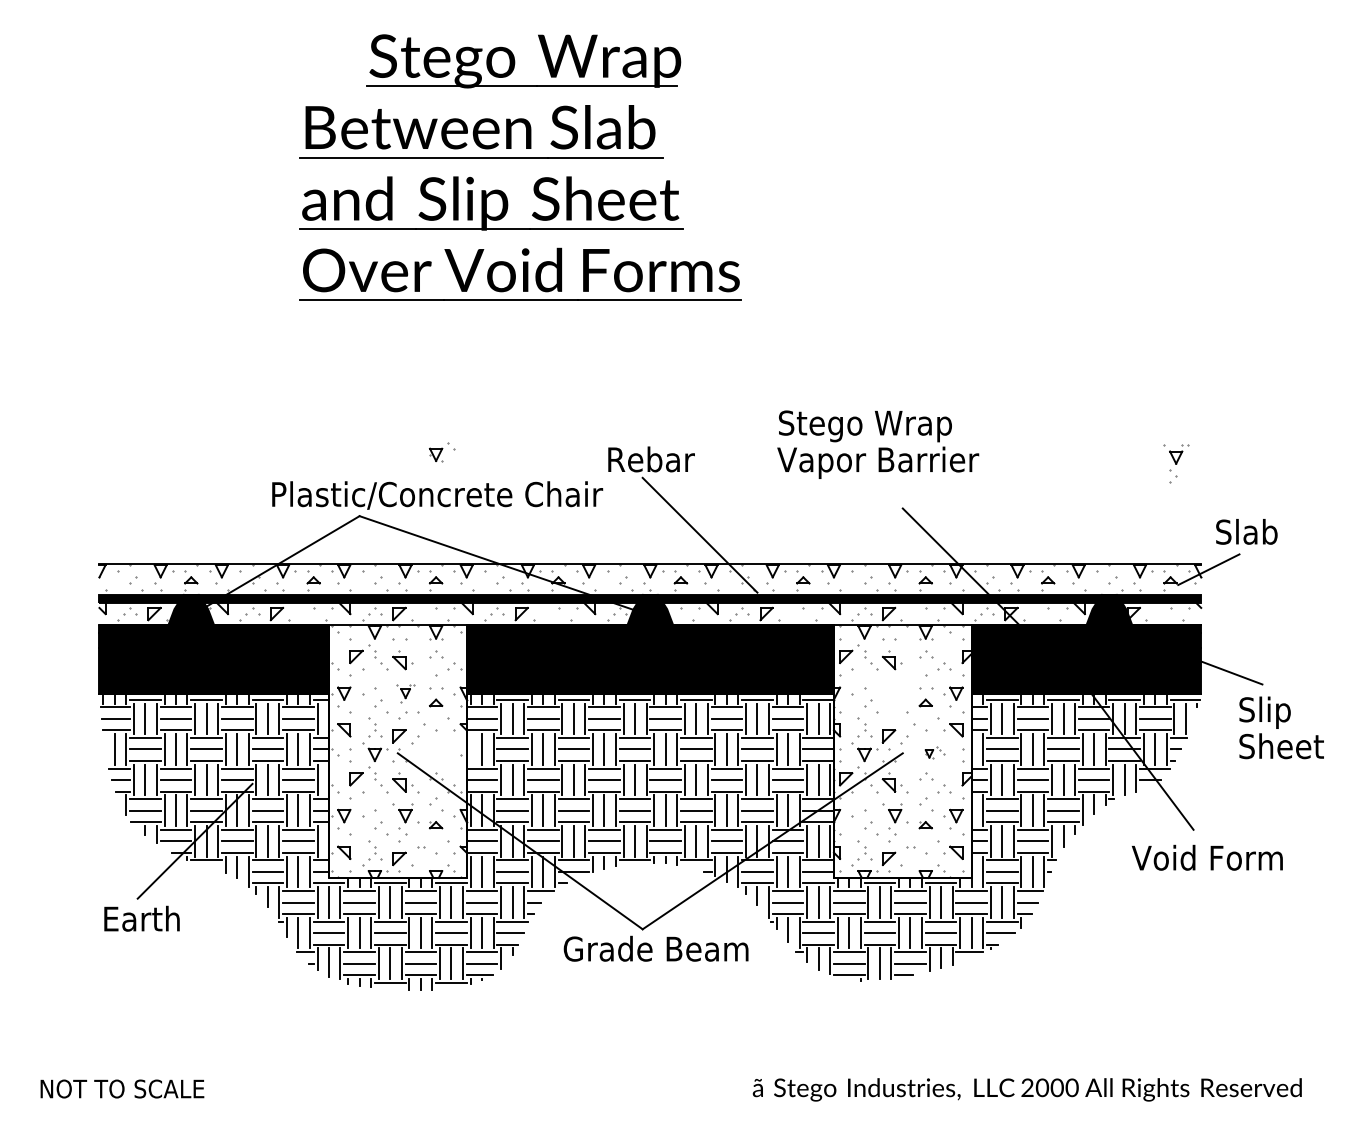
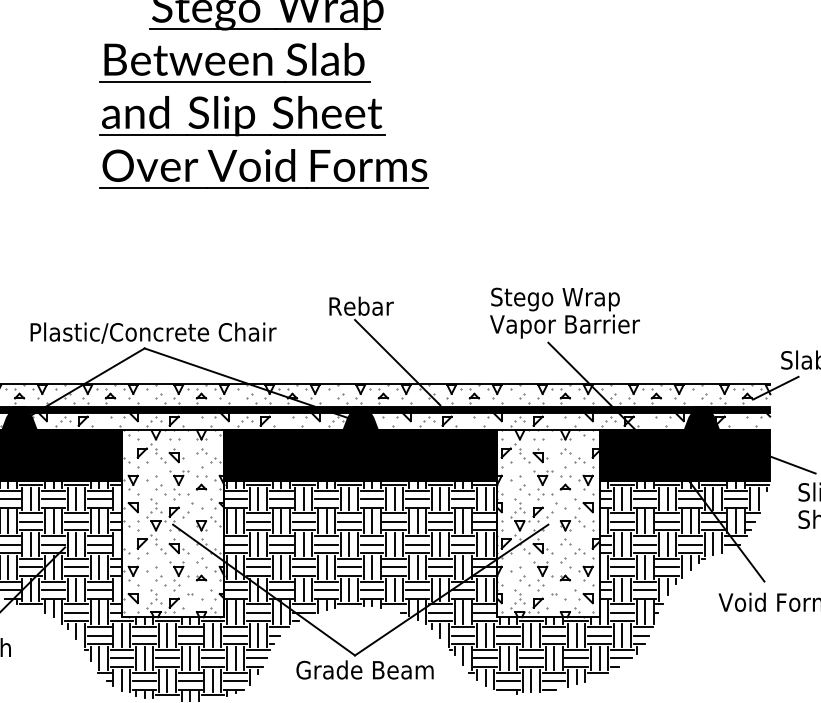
text: (878, 444) -> (565, 313), moved
part: (442, 452) -> (206, 524), moved
part: (1176, 463) -> (542, 484), moved
text: (437, 495) -> (153, 333), moved
part: (405, 693) -> (178, 480), size x1.43
line: (470, 749) -> (227, 521), added
part: (934, 752) -> (571, 524), size x1.67

